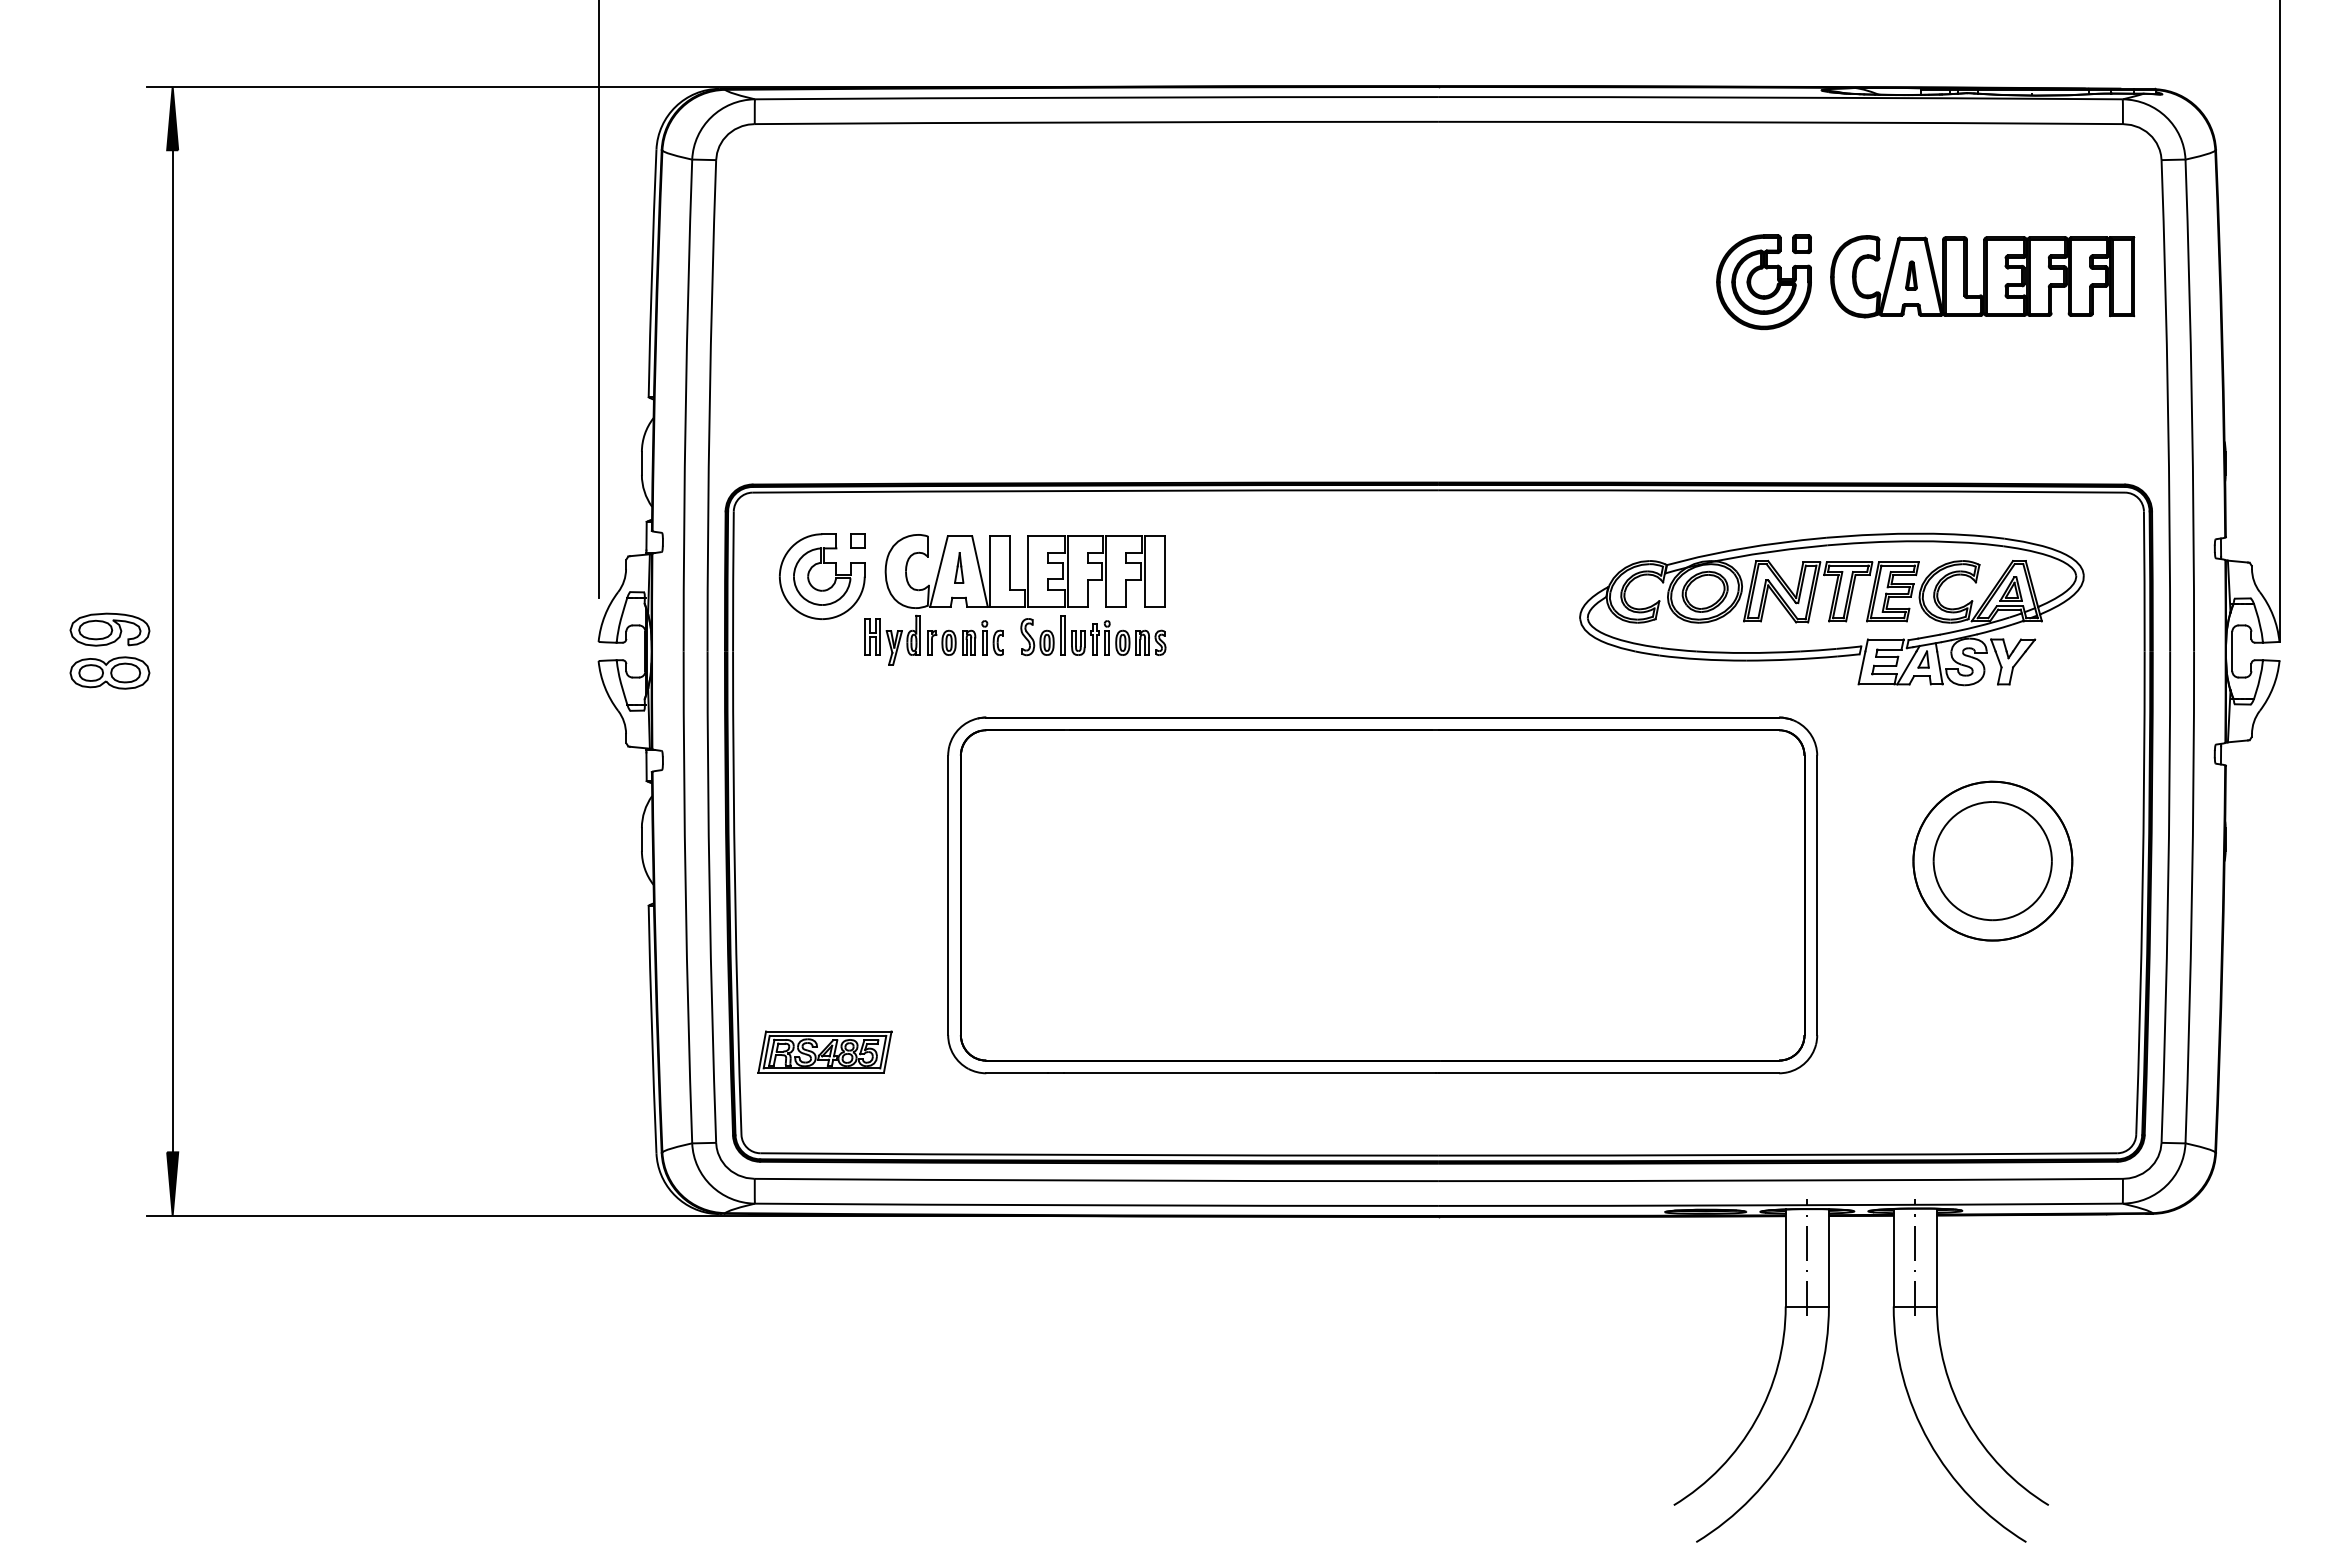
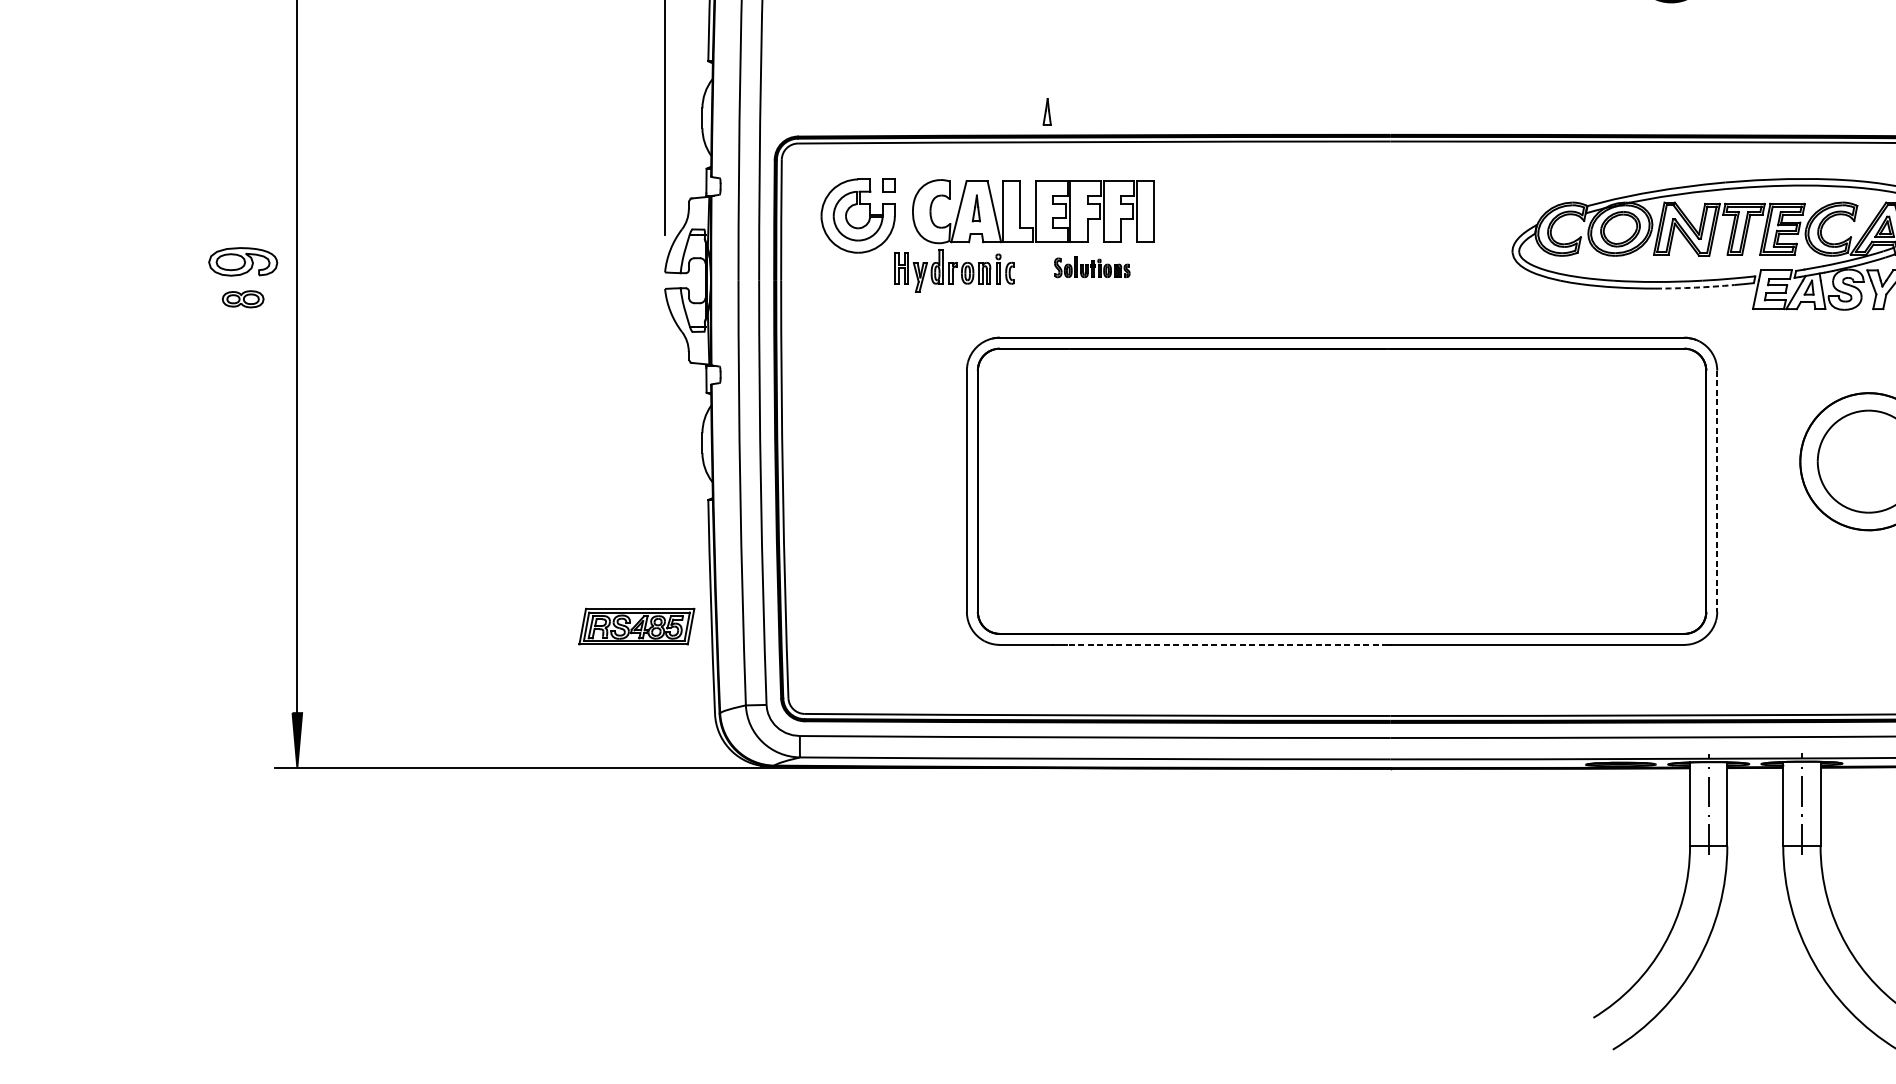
part: (1041, 455) -> (1047, 111), added
part: (1093, 635) -> (1092, 266), size x0.6
arc: (1791, 659) -> (1695, 287), solid -> dashed
part: (109, 672) -> (242, 298), size x0.6
line: (1817, 895) -> (1717, 491), solid -> dashed
part: (824, 1051) -> (636, 626), moved
line: (1250, 1073) -> (1227, 645), solid -> dashed

